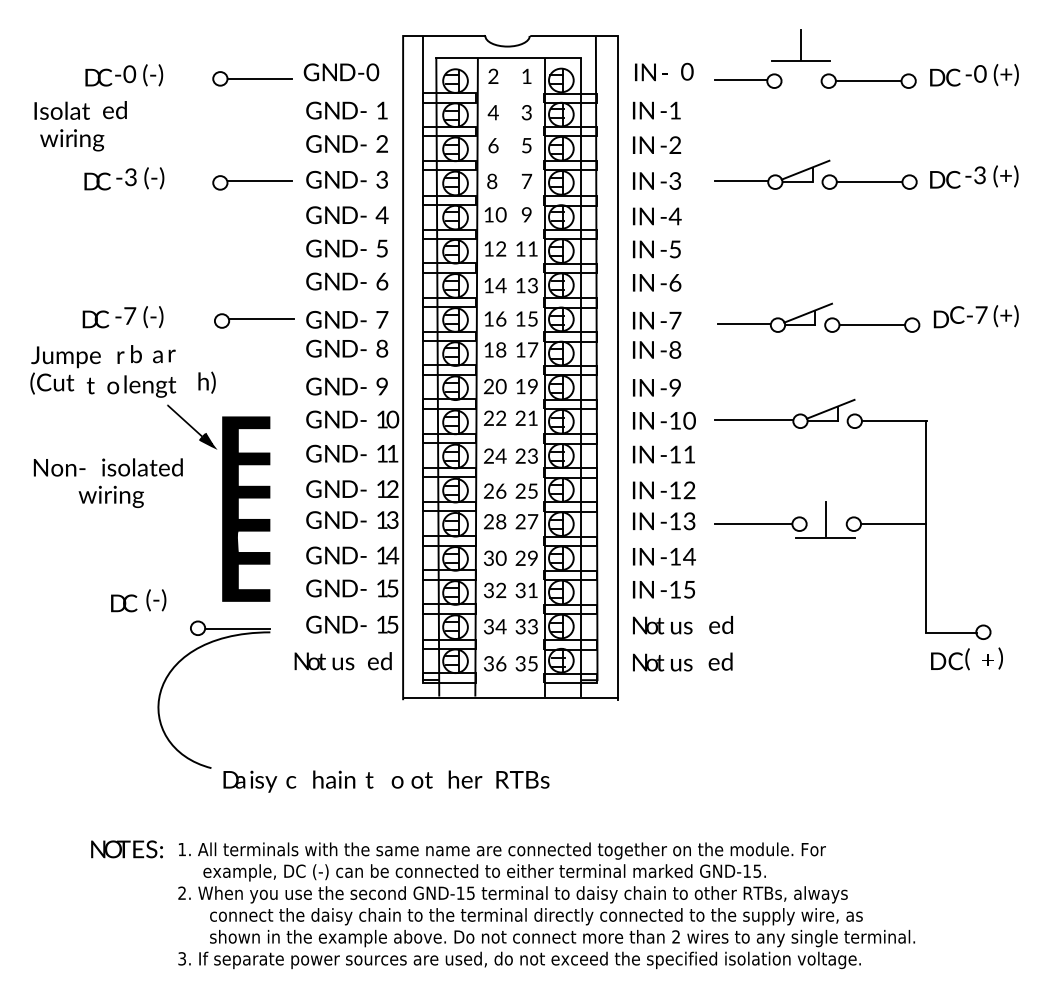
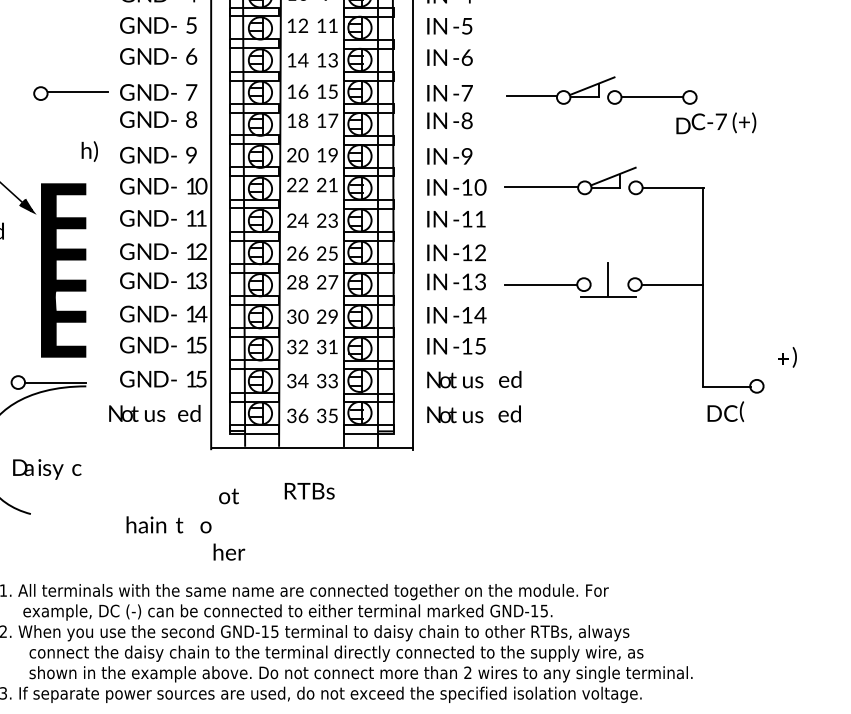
text: (975, 316) -> (715, 123), moved
text: (206, 382) -> (89, 151), moved
text: (992, 658) -> (787, 357), moved
text: (465, 779) -> (229, 552), moved
text: (522, 779) -> (309, 490), moved
text: (421, 780) -> (228, 496), moved
text: (259, 781) -> (46, 469), moved

